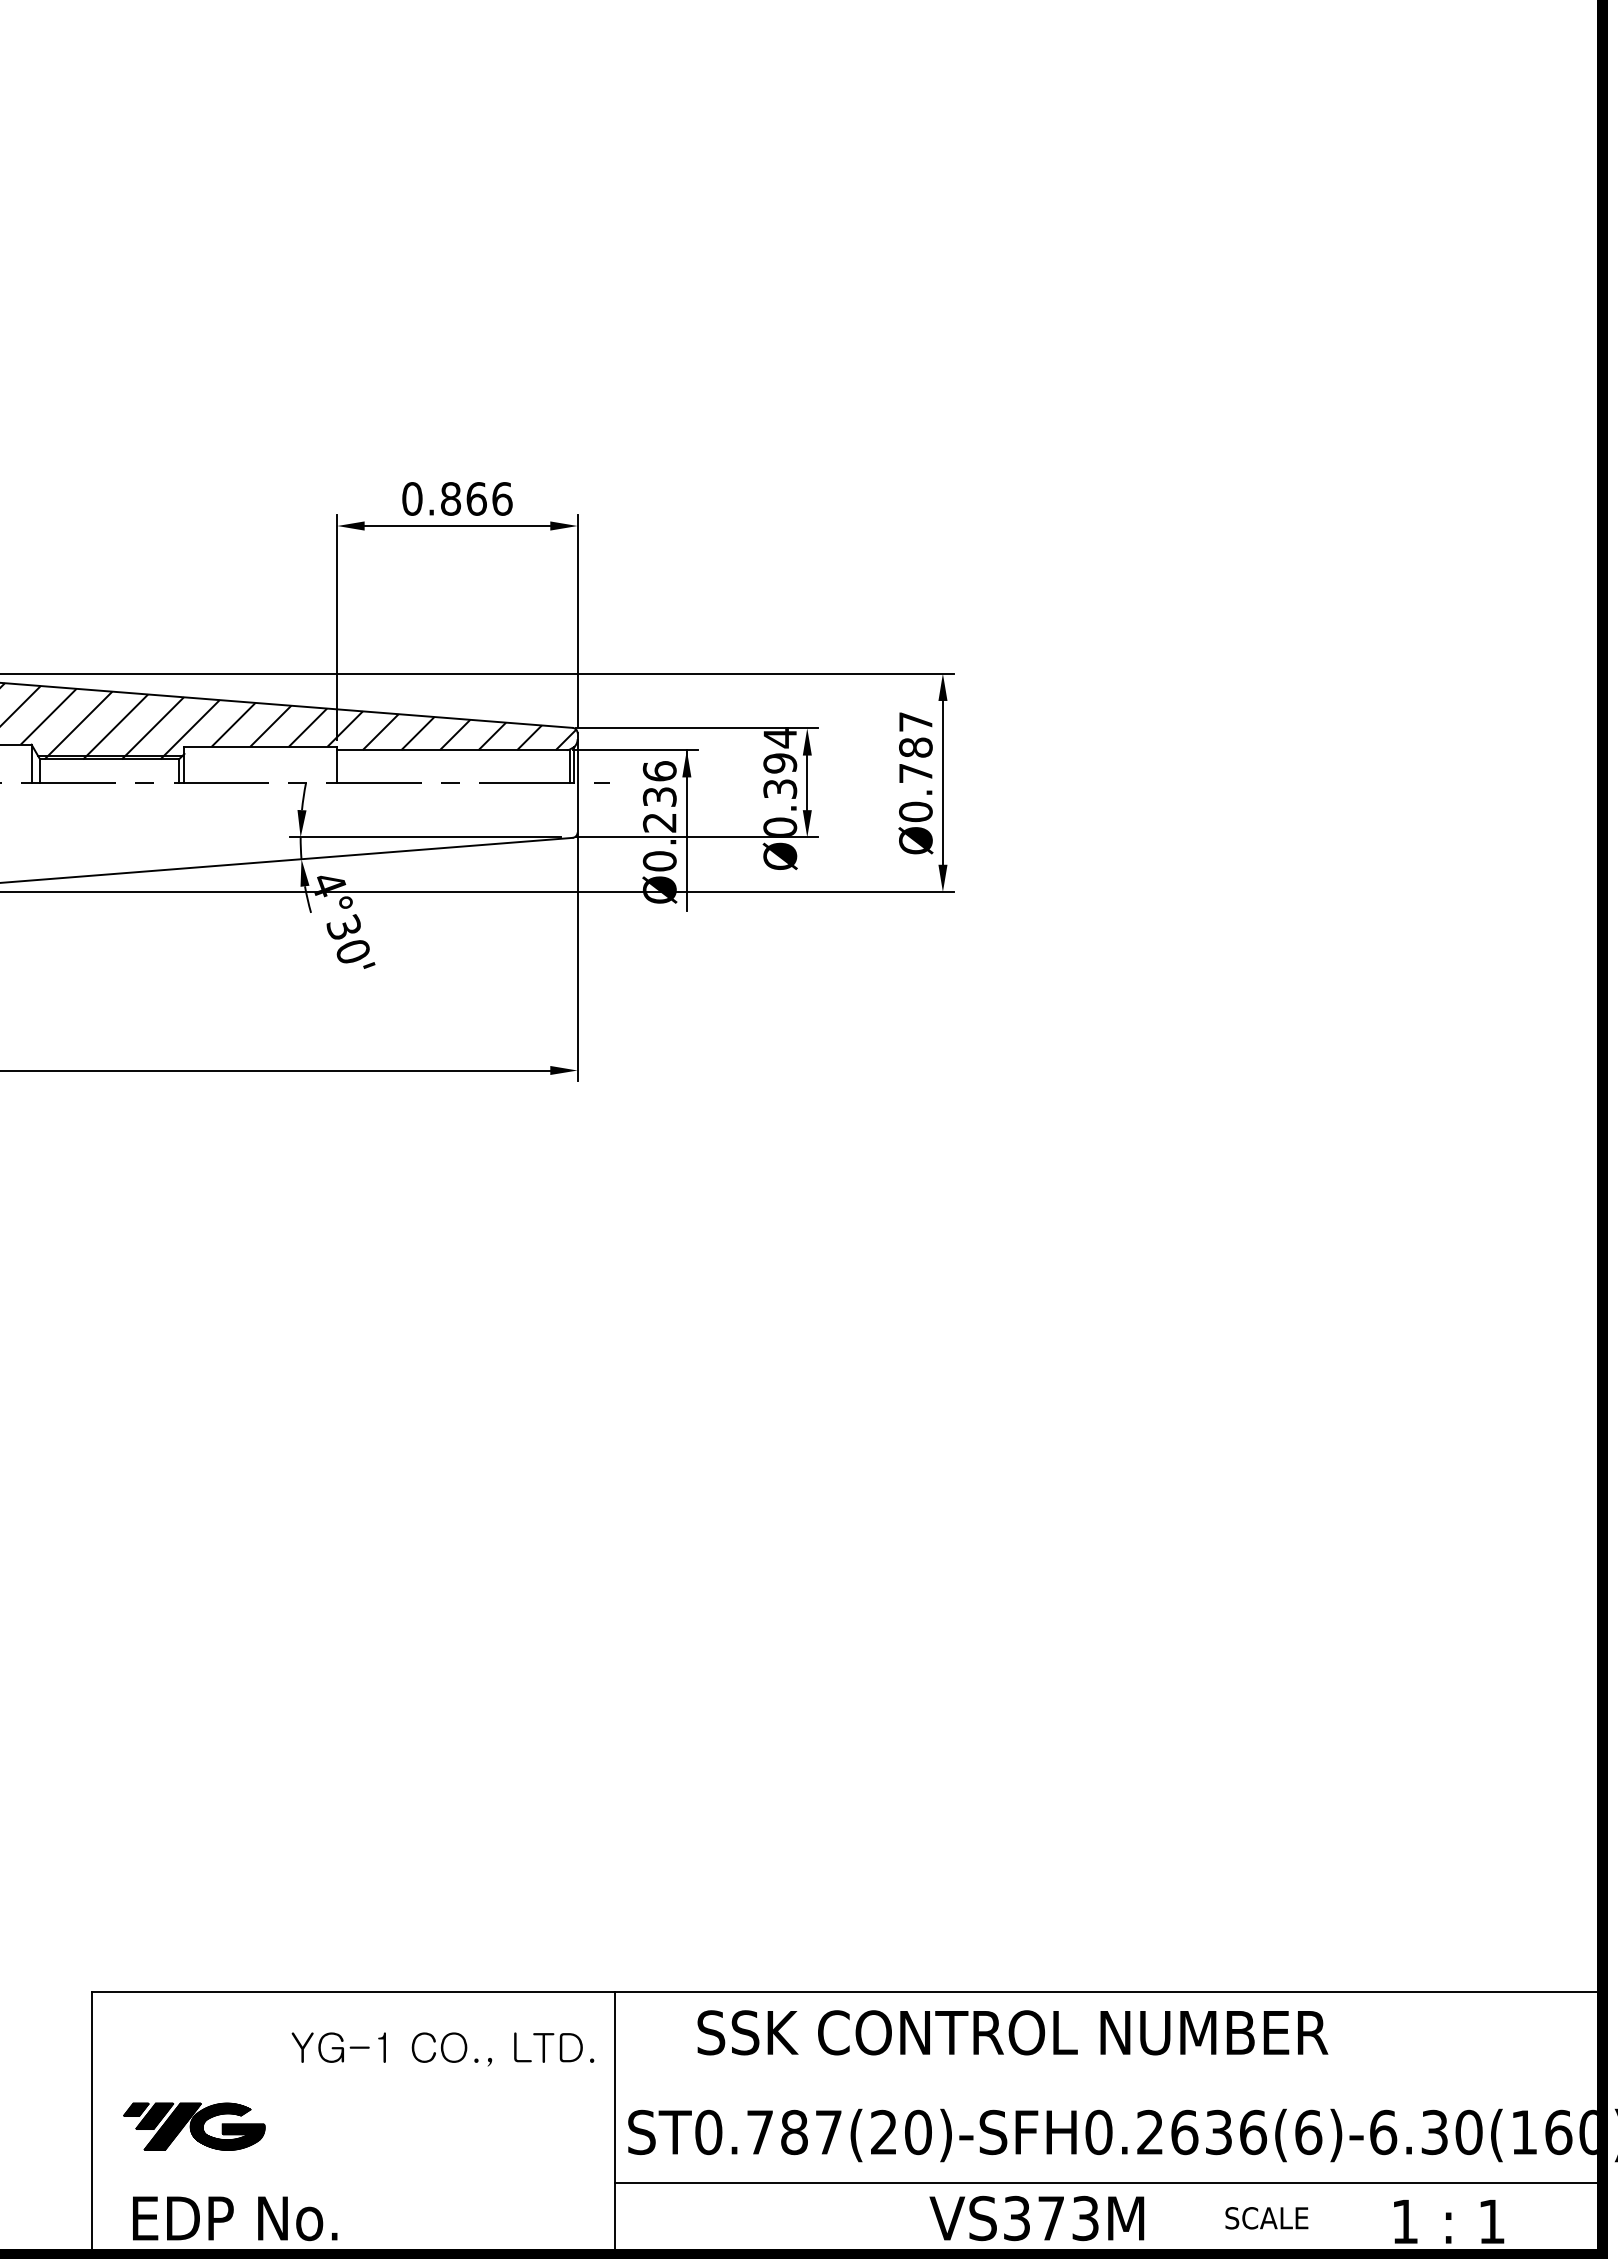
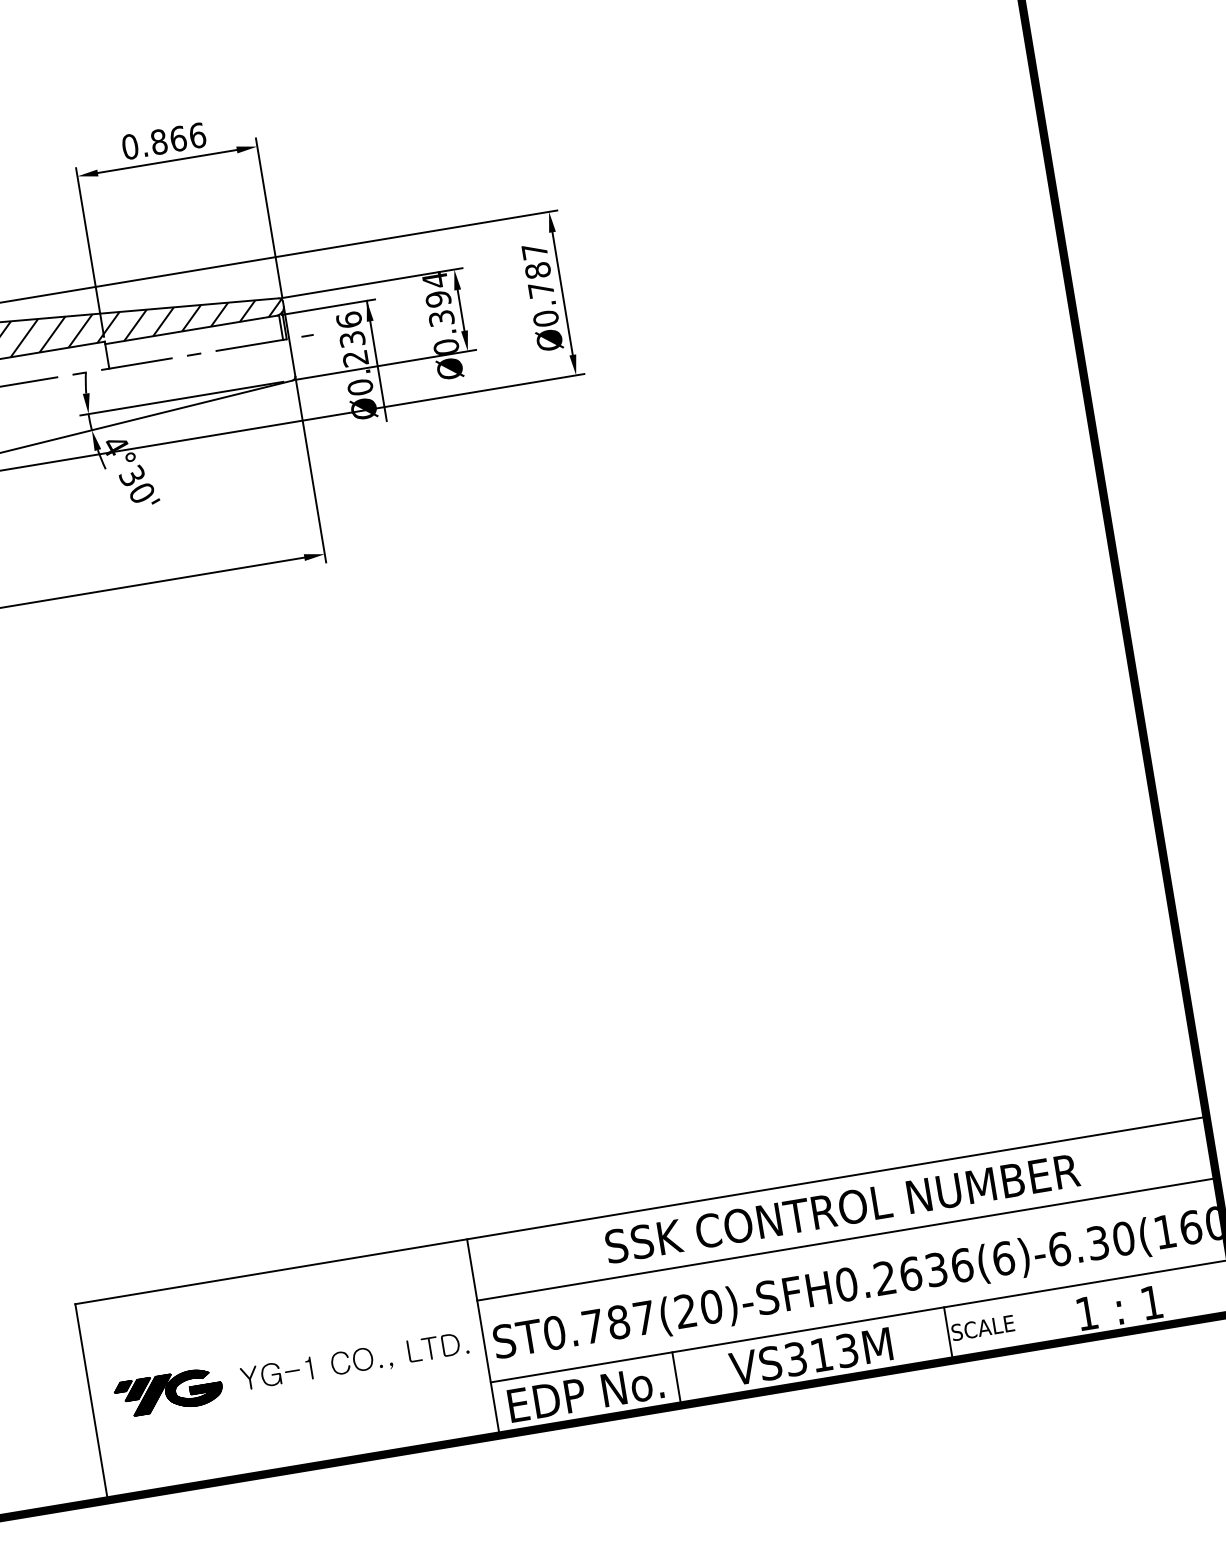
text: (1012, 2032) -> (842, 1208), moved
text: (442, 2049) -> (354, 1362), moved
line: (1108, 2073) -> (846, 1239), added
line: (857, 2217) -> (676, 1378), added
line: (1220, 2217) -> (948, 1333), added
text: (235, 2218) -> (586, 1393), moved
text: (1050, 2218) -> (821, 1355), VS373M -> VS313M

